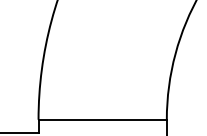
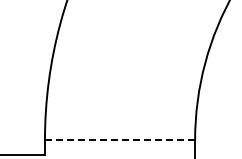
line: (103, 120) -> (120, 140), solid -> dashed

